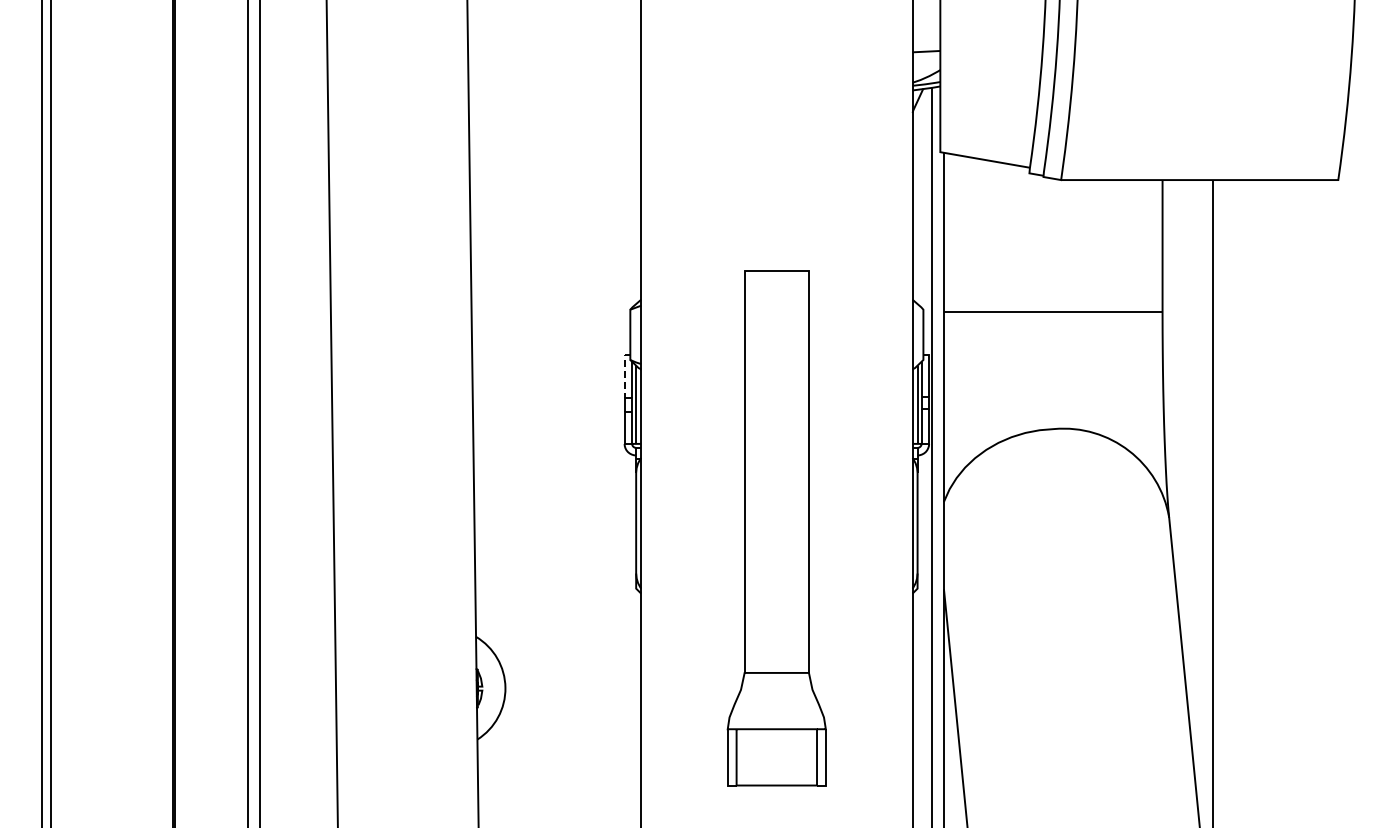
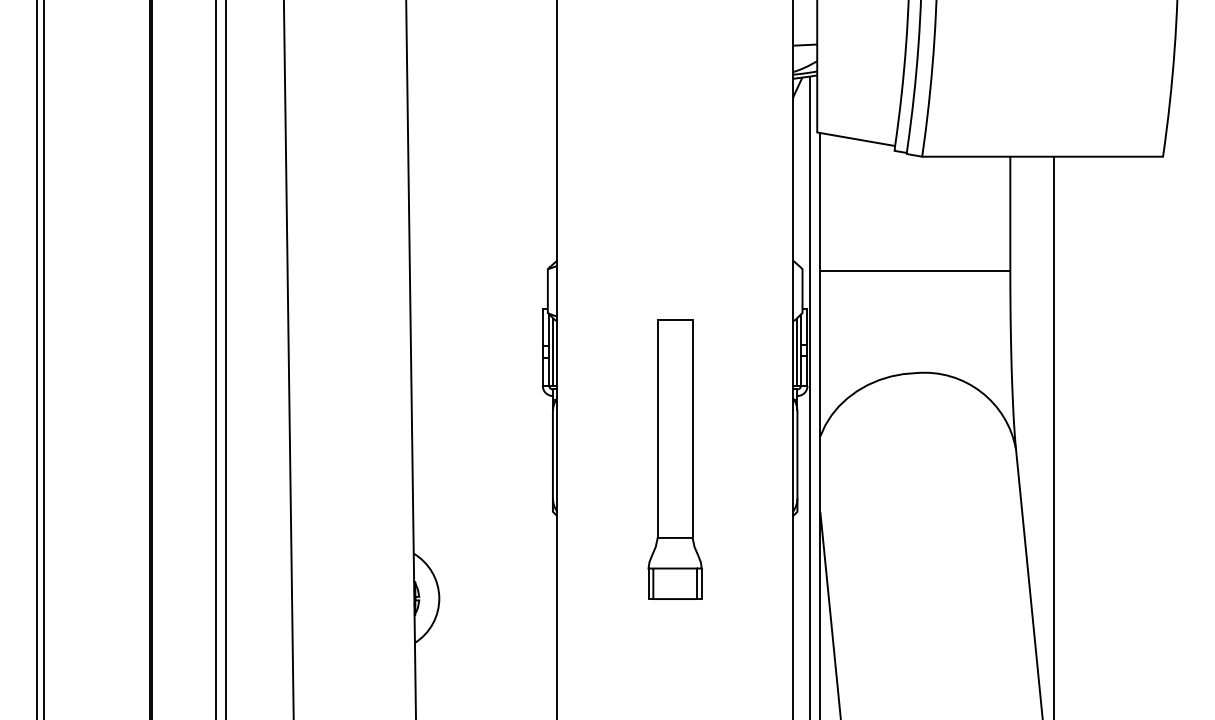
line: (624, 372) -> (542, 323), dashed -> solid
part: (776, 528) -> (674, 459), size x0.62

